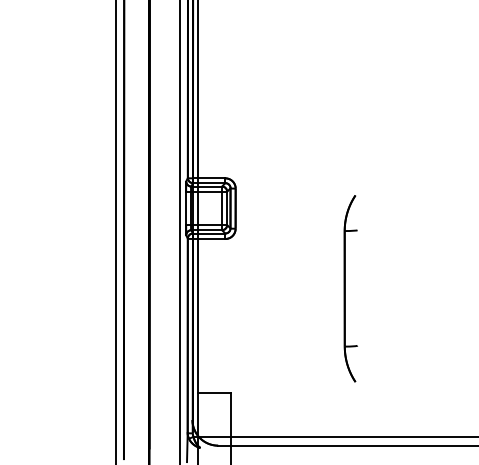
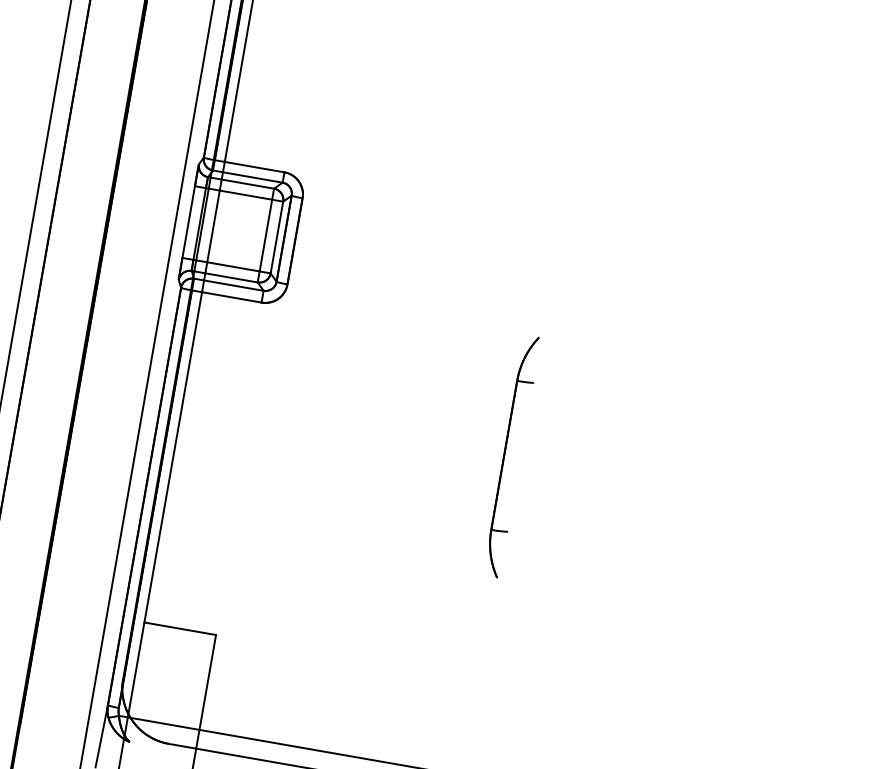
part: (350, 288) -> (511, 455), size x0.6

